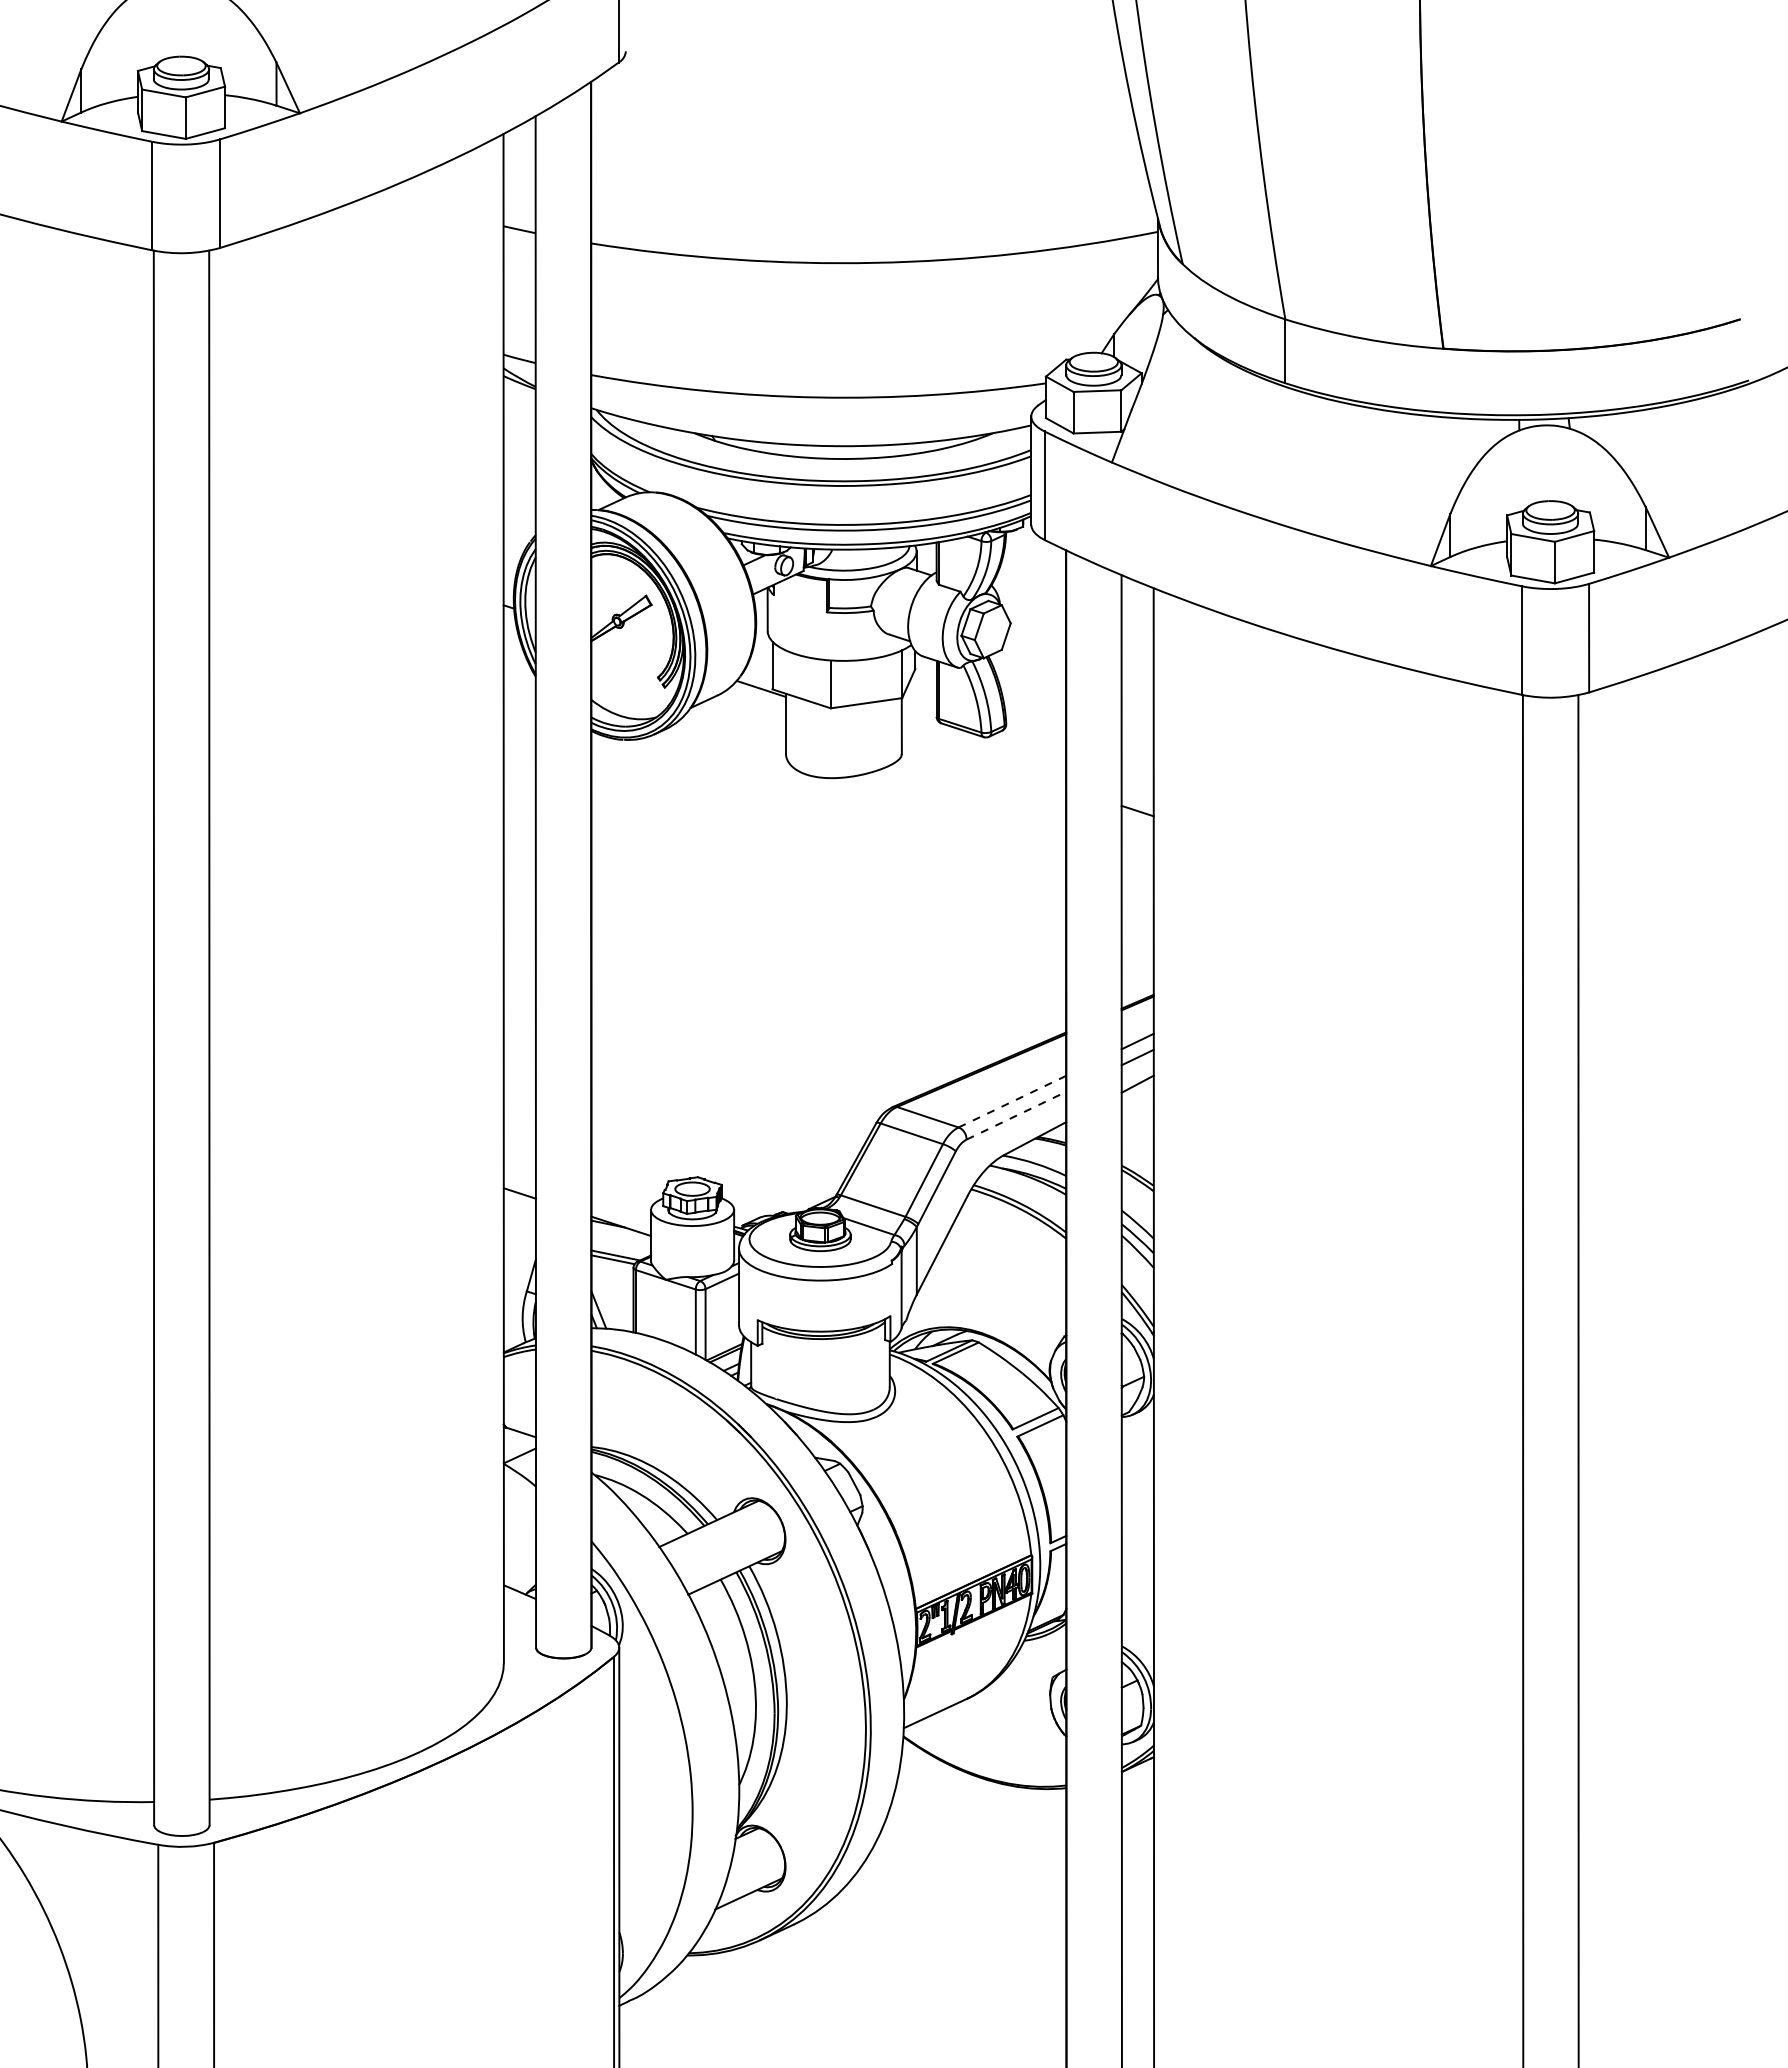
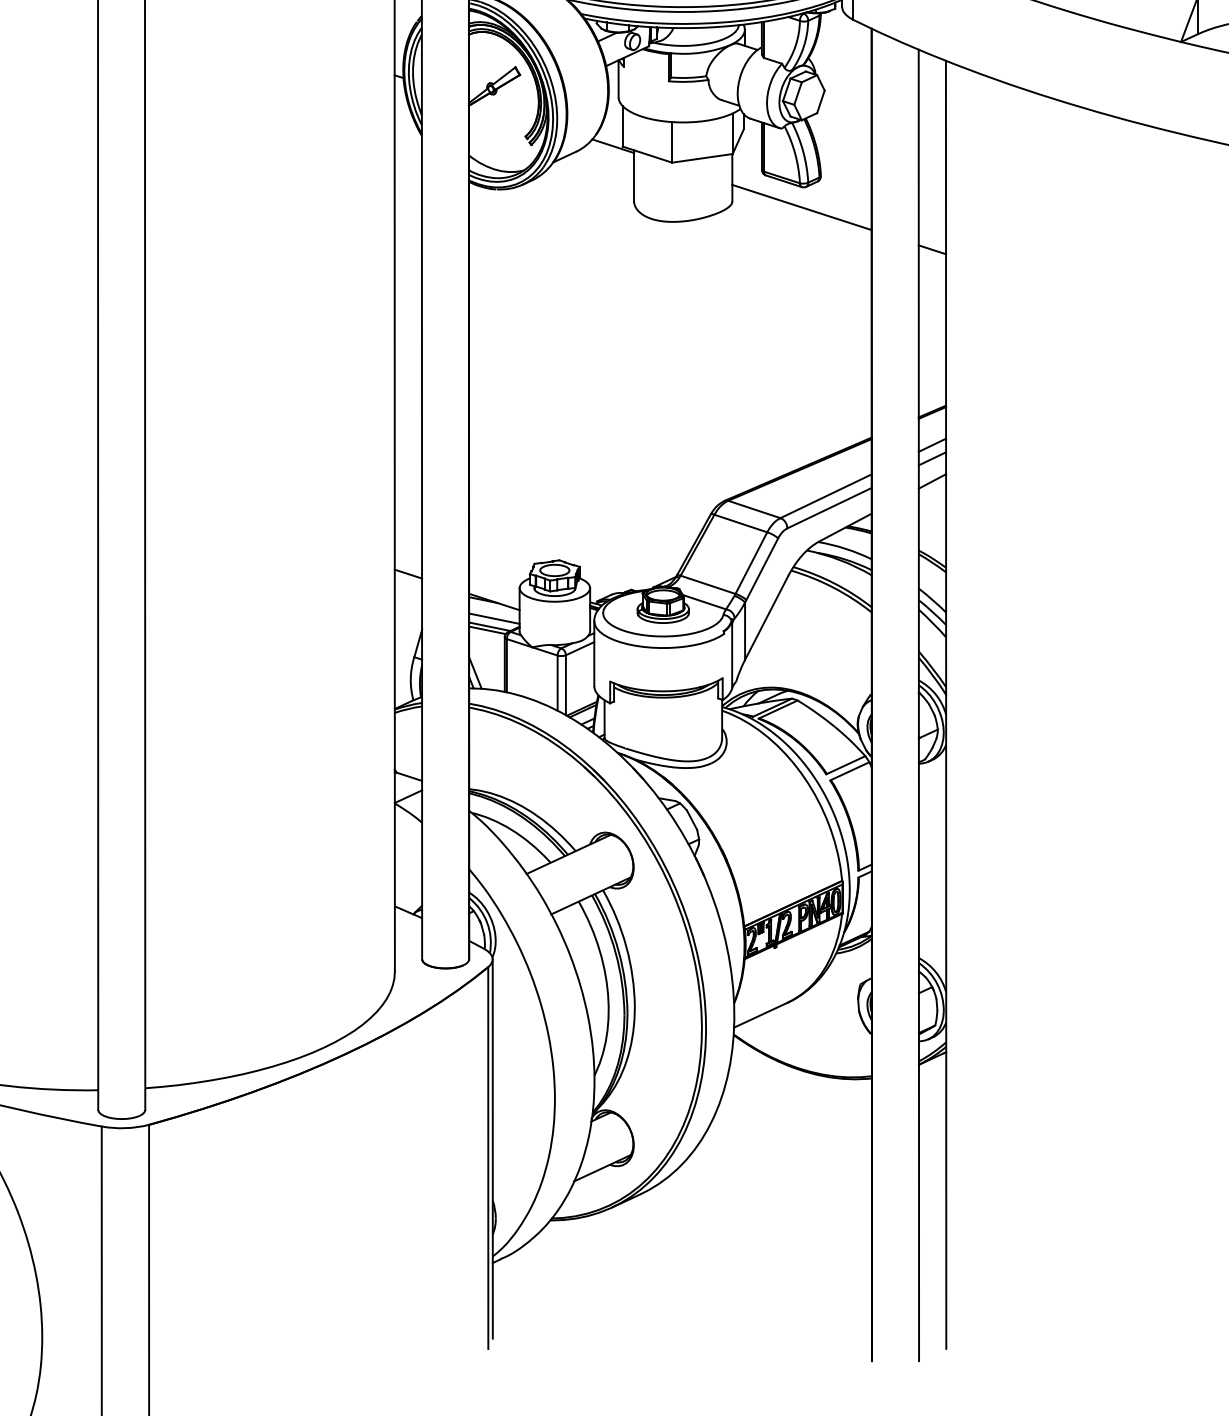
line: (983, 760) -> (801, 206), added
line: (1012, 1101) -> (826, 496), dashed -> solid
line: (1016, 1115) -> (829, 508), dashed -> solid
line: (620, 1245) -> (493, 618), added

